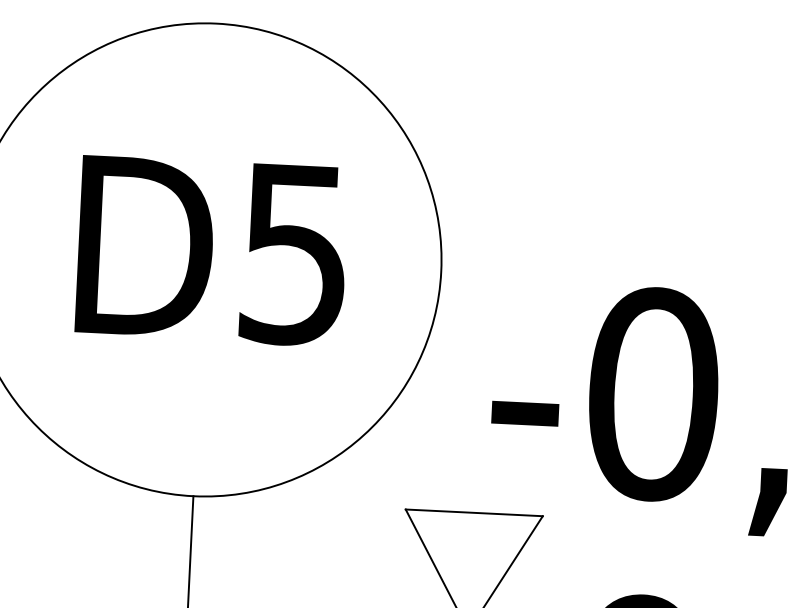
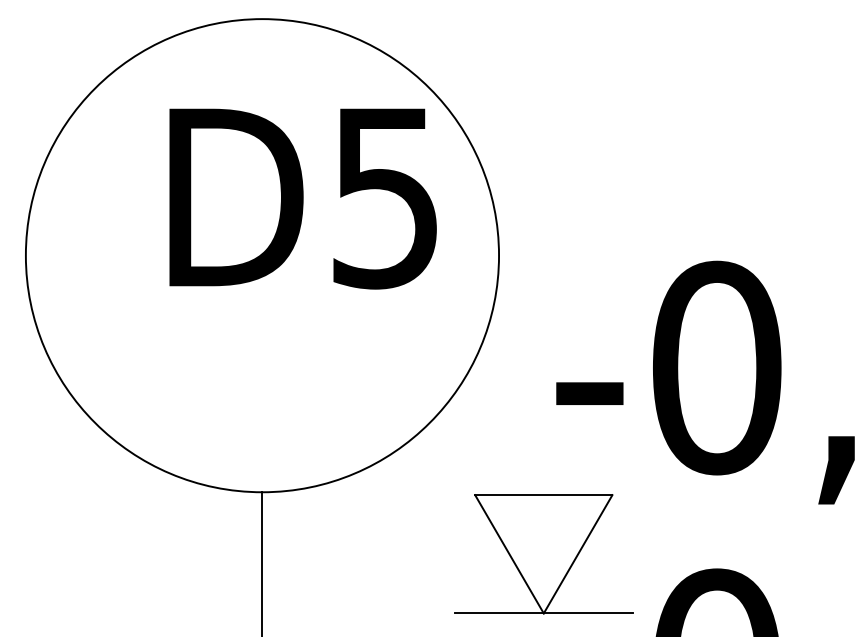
text: (211, 251) -> (302, 198), moved

